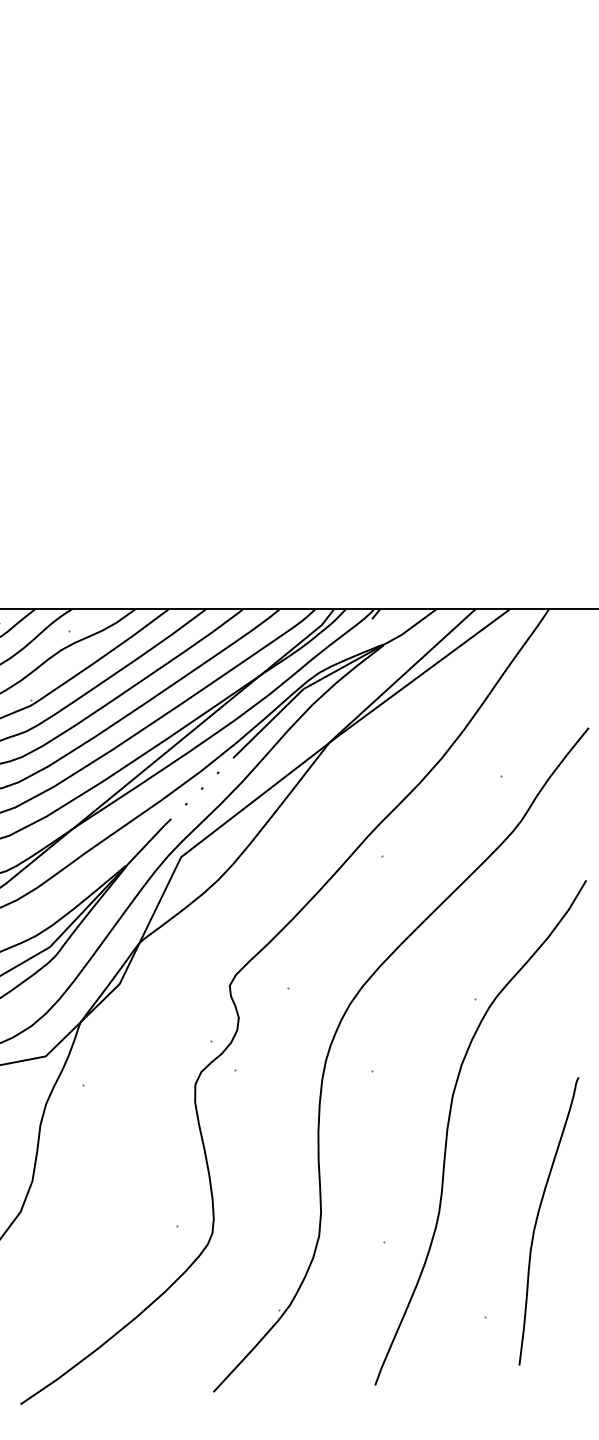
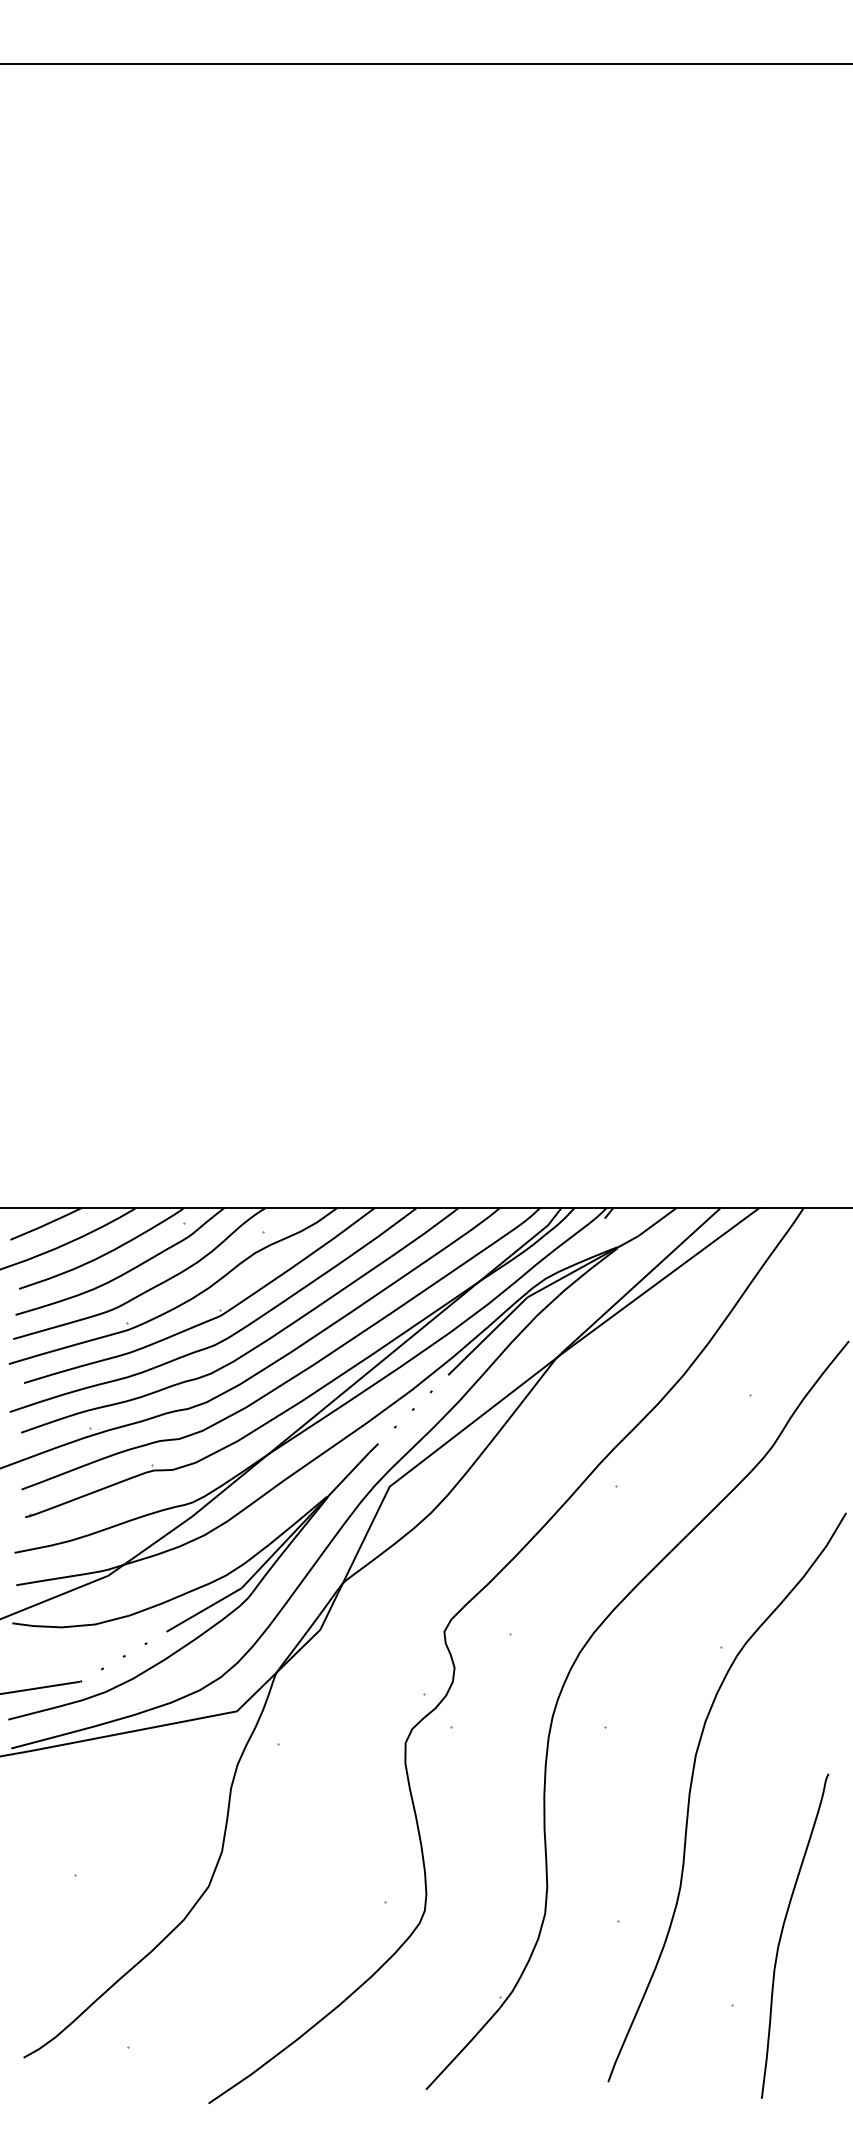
curve: (538, 1216) -> (783, 1930), moved

